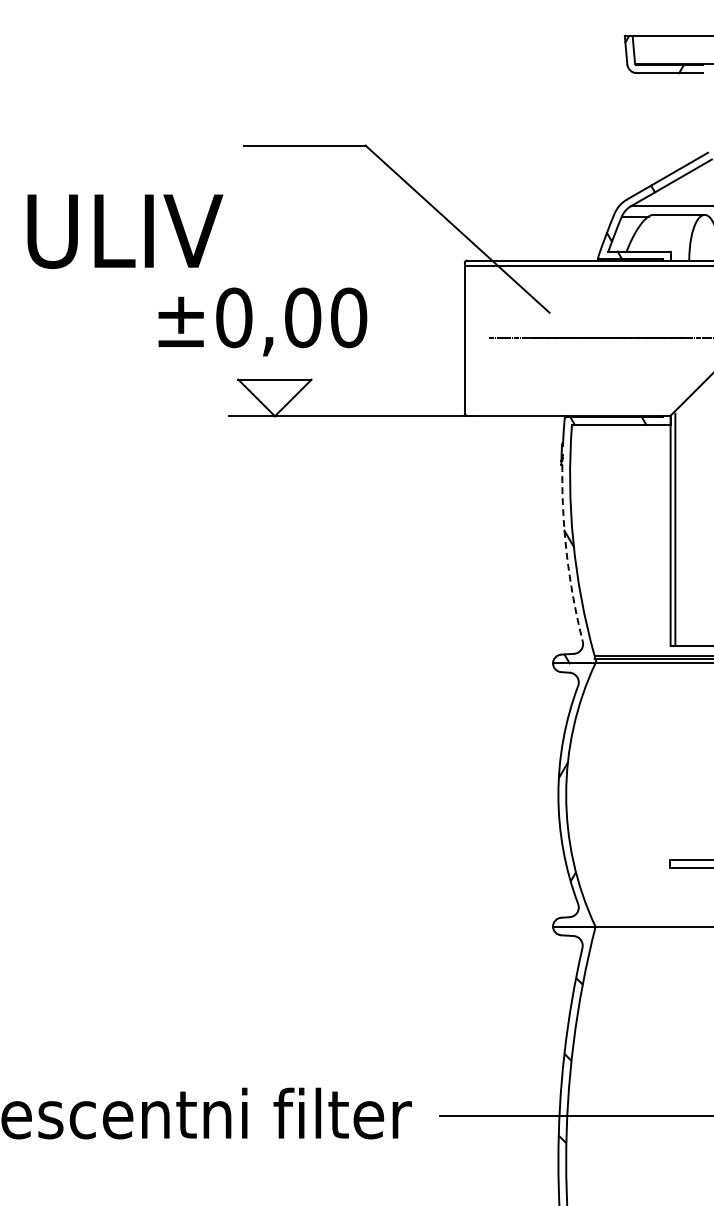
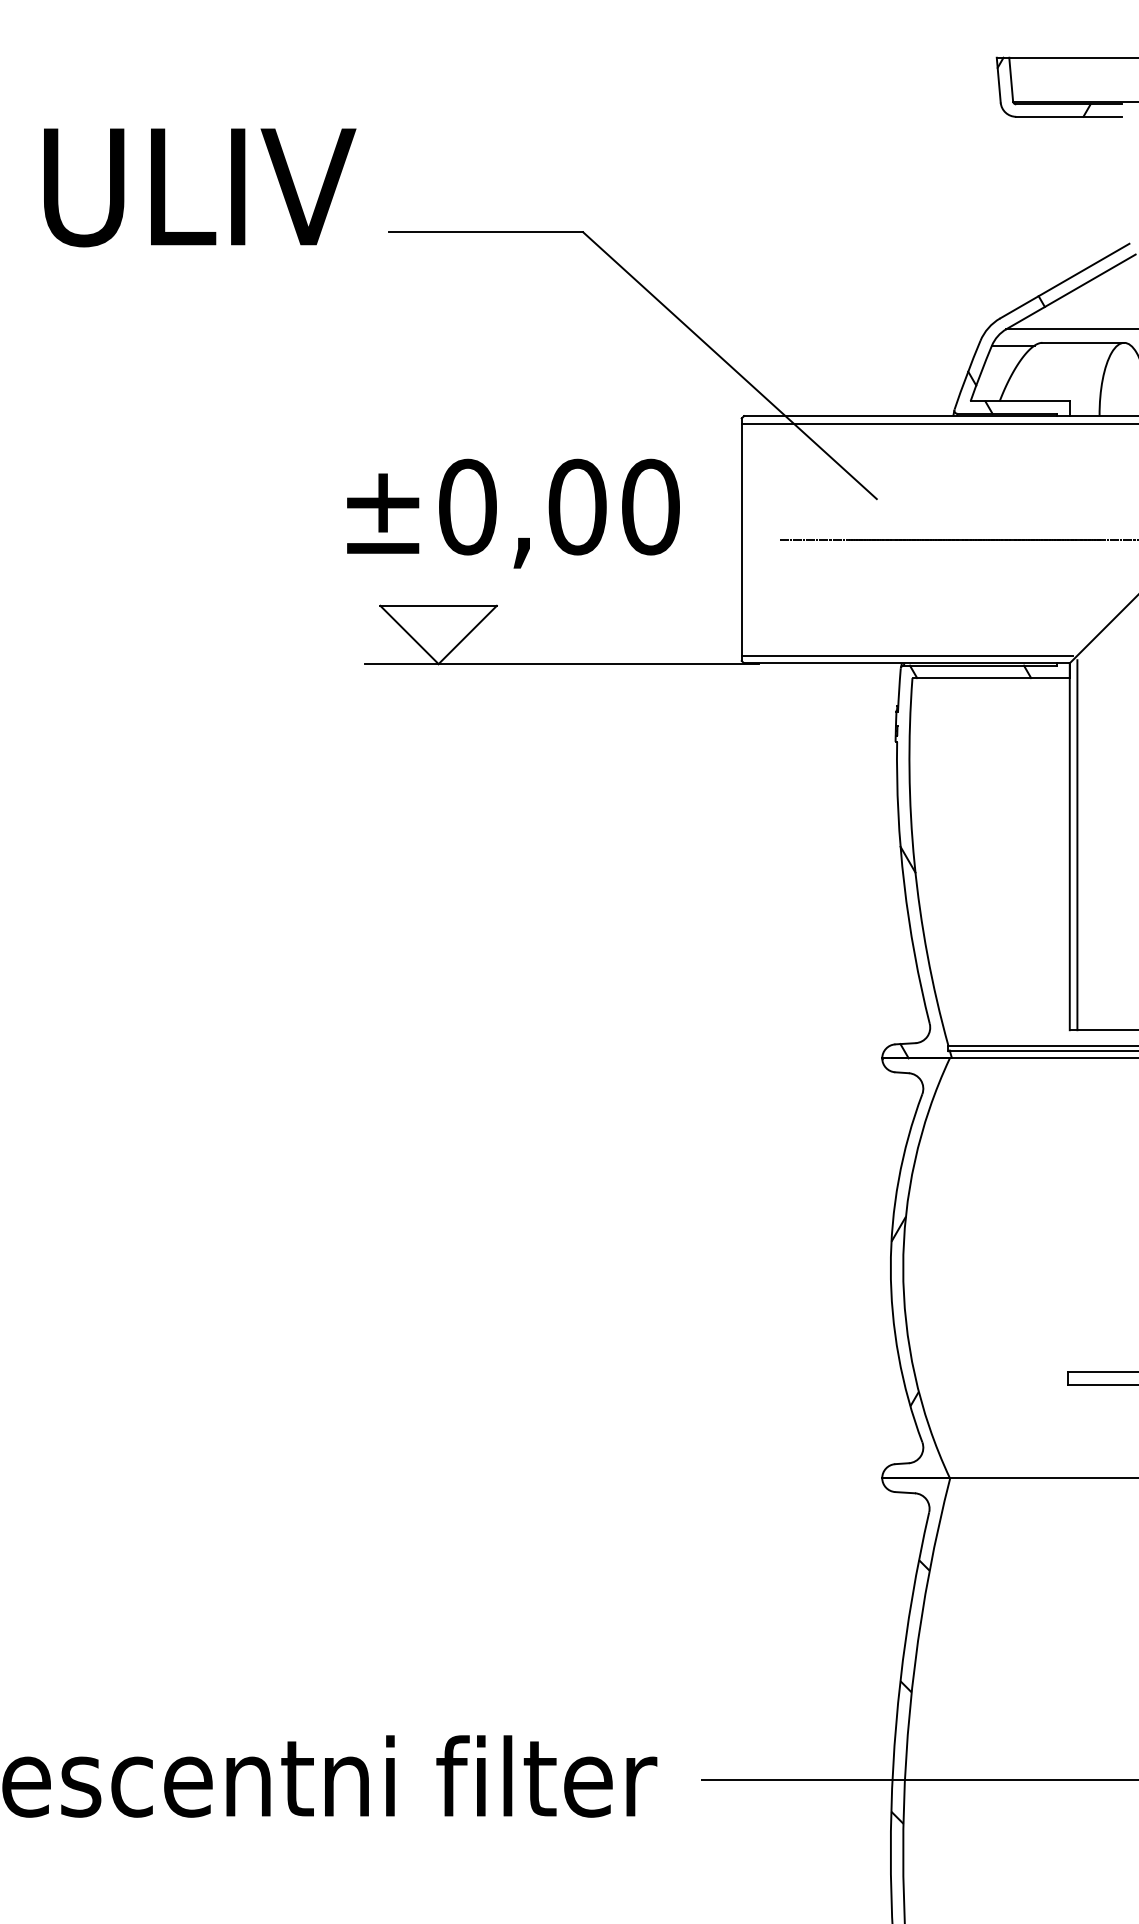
text: (125, 231) -> (200, 187), moved
text: (262, 321) -> (512, 512), moved
line: (568, 410) -> (906, 654), added
arc: (566, 554) -> (903, 884), dashed -> solid

